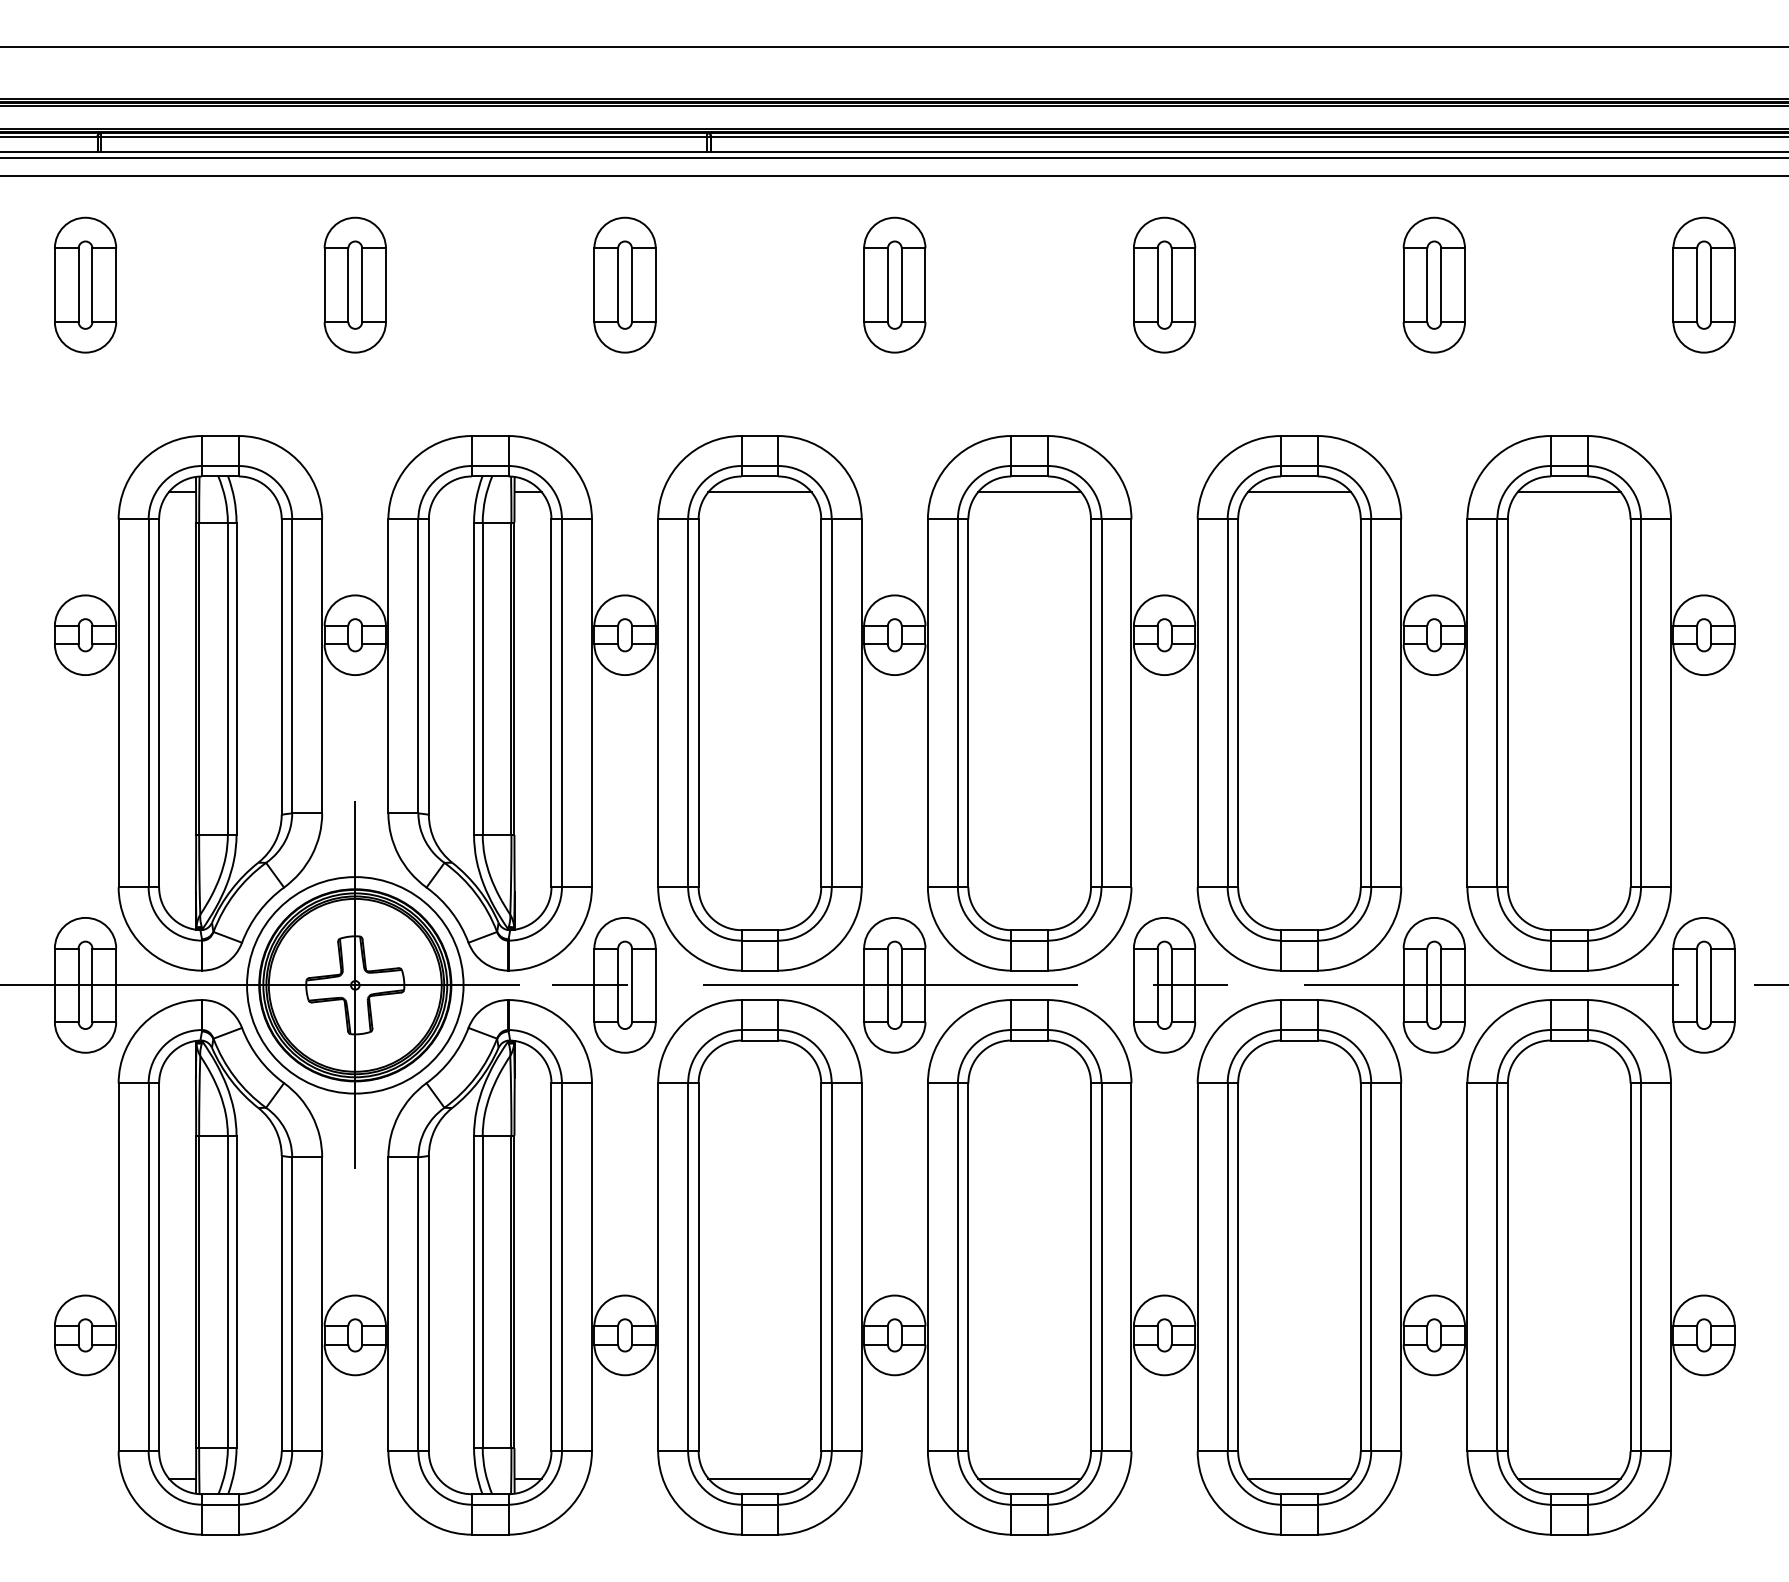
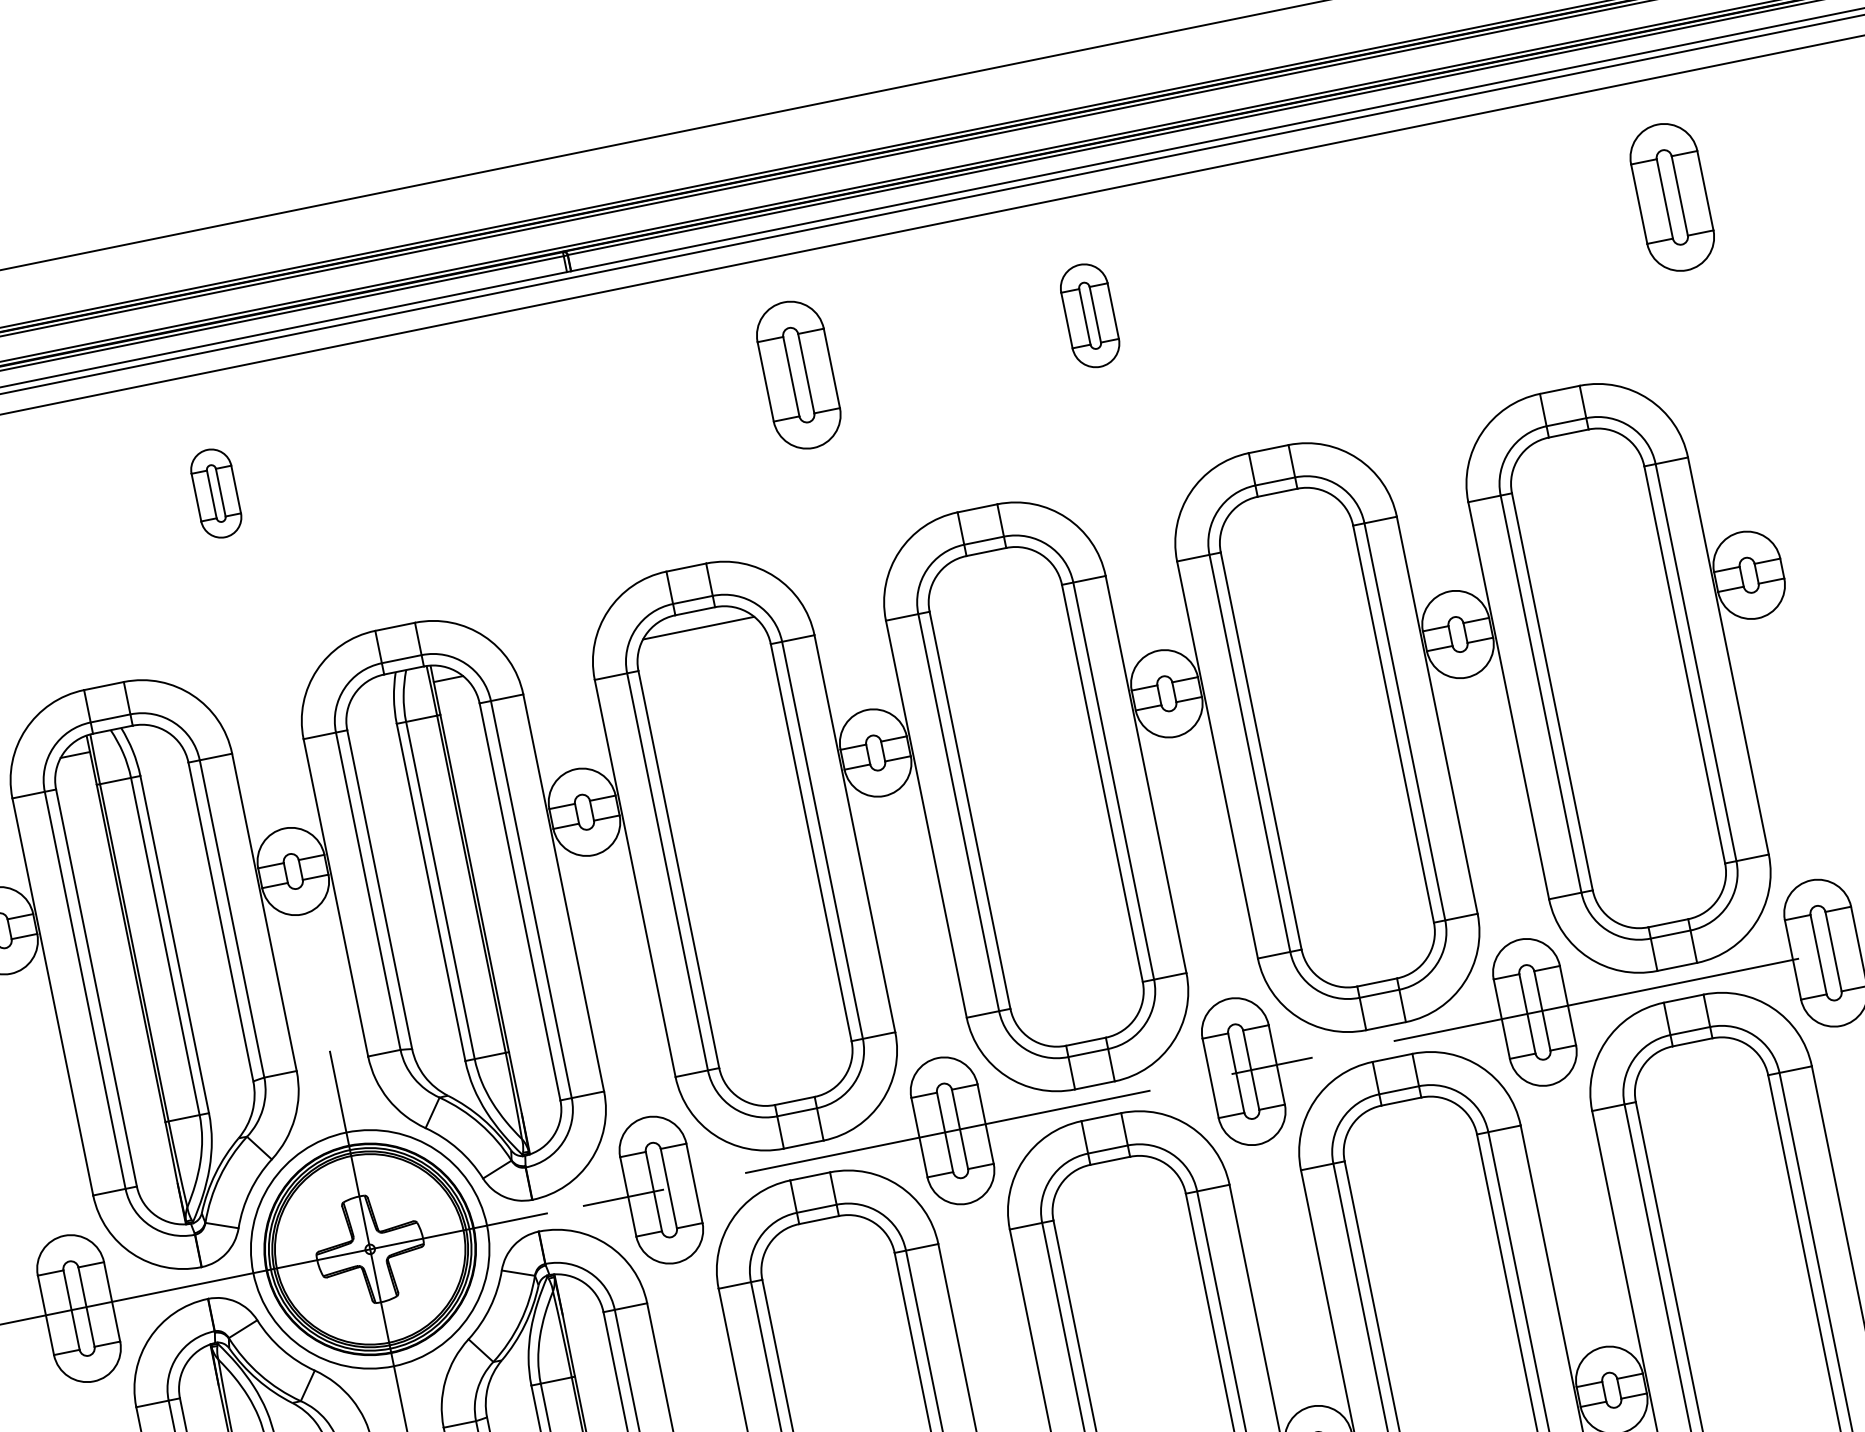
part: (354, 284) -> (215, 493), size x0.6
part: (624, 284) -> (506, 433), removed
part: (1164, 284) -> (1089, 315), size x0.7
part: (1433, 284) -> (1380, 256), removed
line: (1029, 492) -> (989, 569), removed
line: (1299, 492) -> (1281, 510), removed
line: (1568, 492) -> (1571, 450), removed

